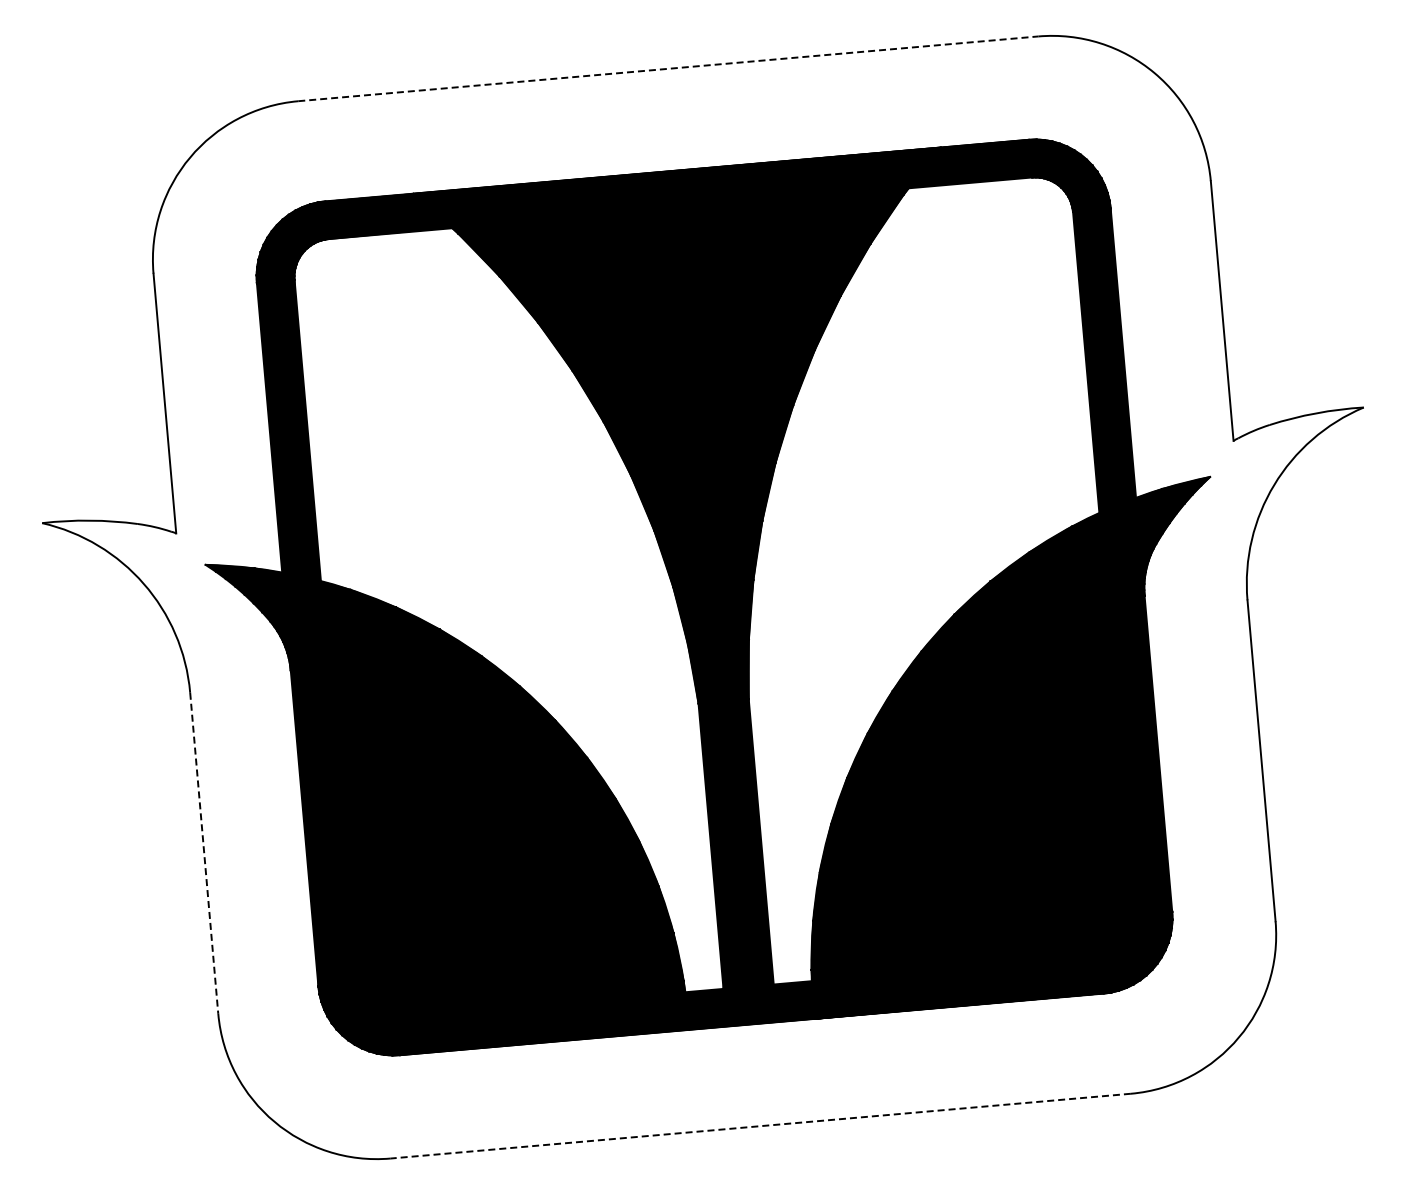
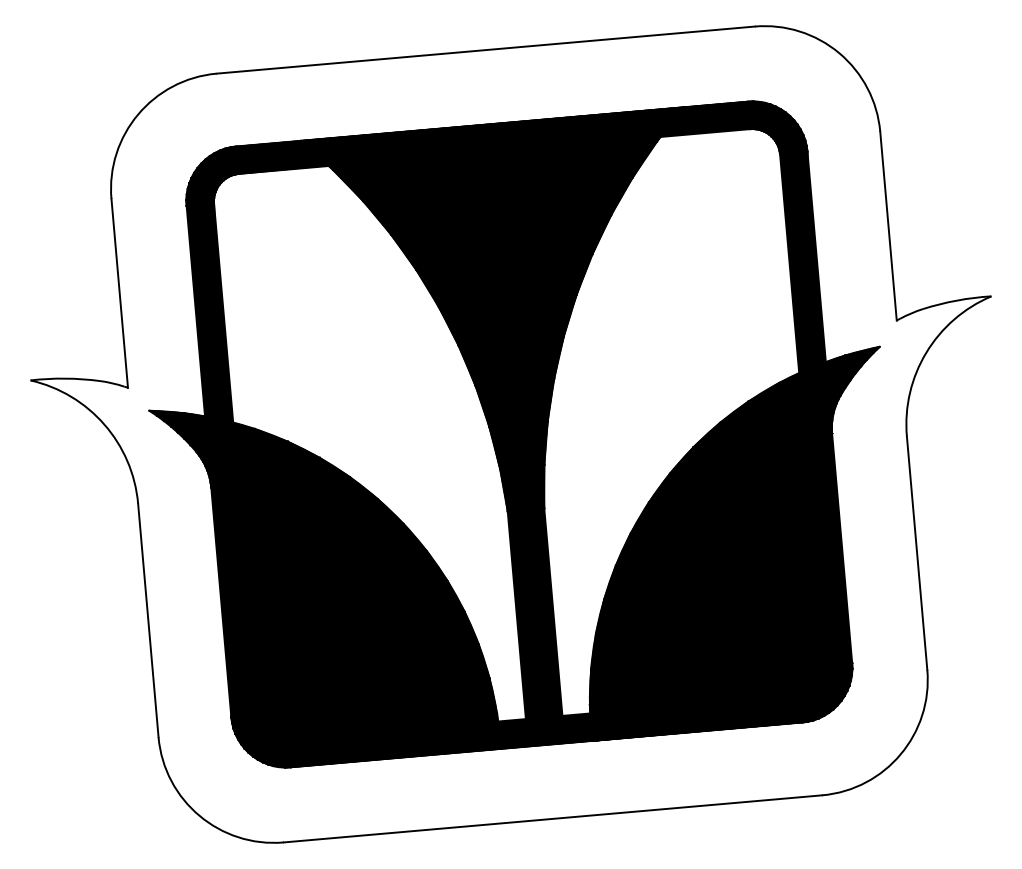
line: (668, 68) -> (485, 49), dashed -> solid
line: (204, 853) -> (148, 620), dashed -> solid
line: (760, 1126) -> (552, 819), dashed -> solid

